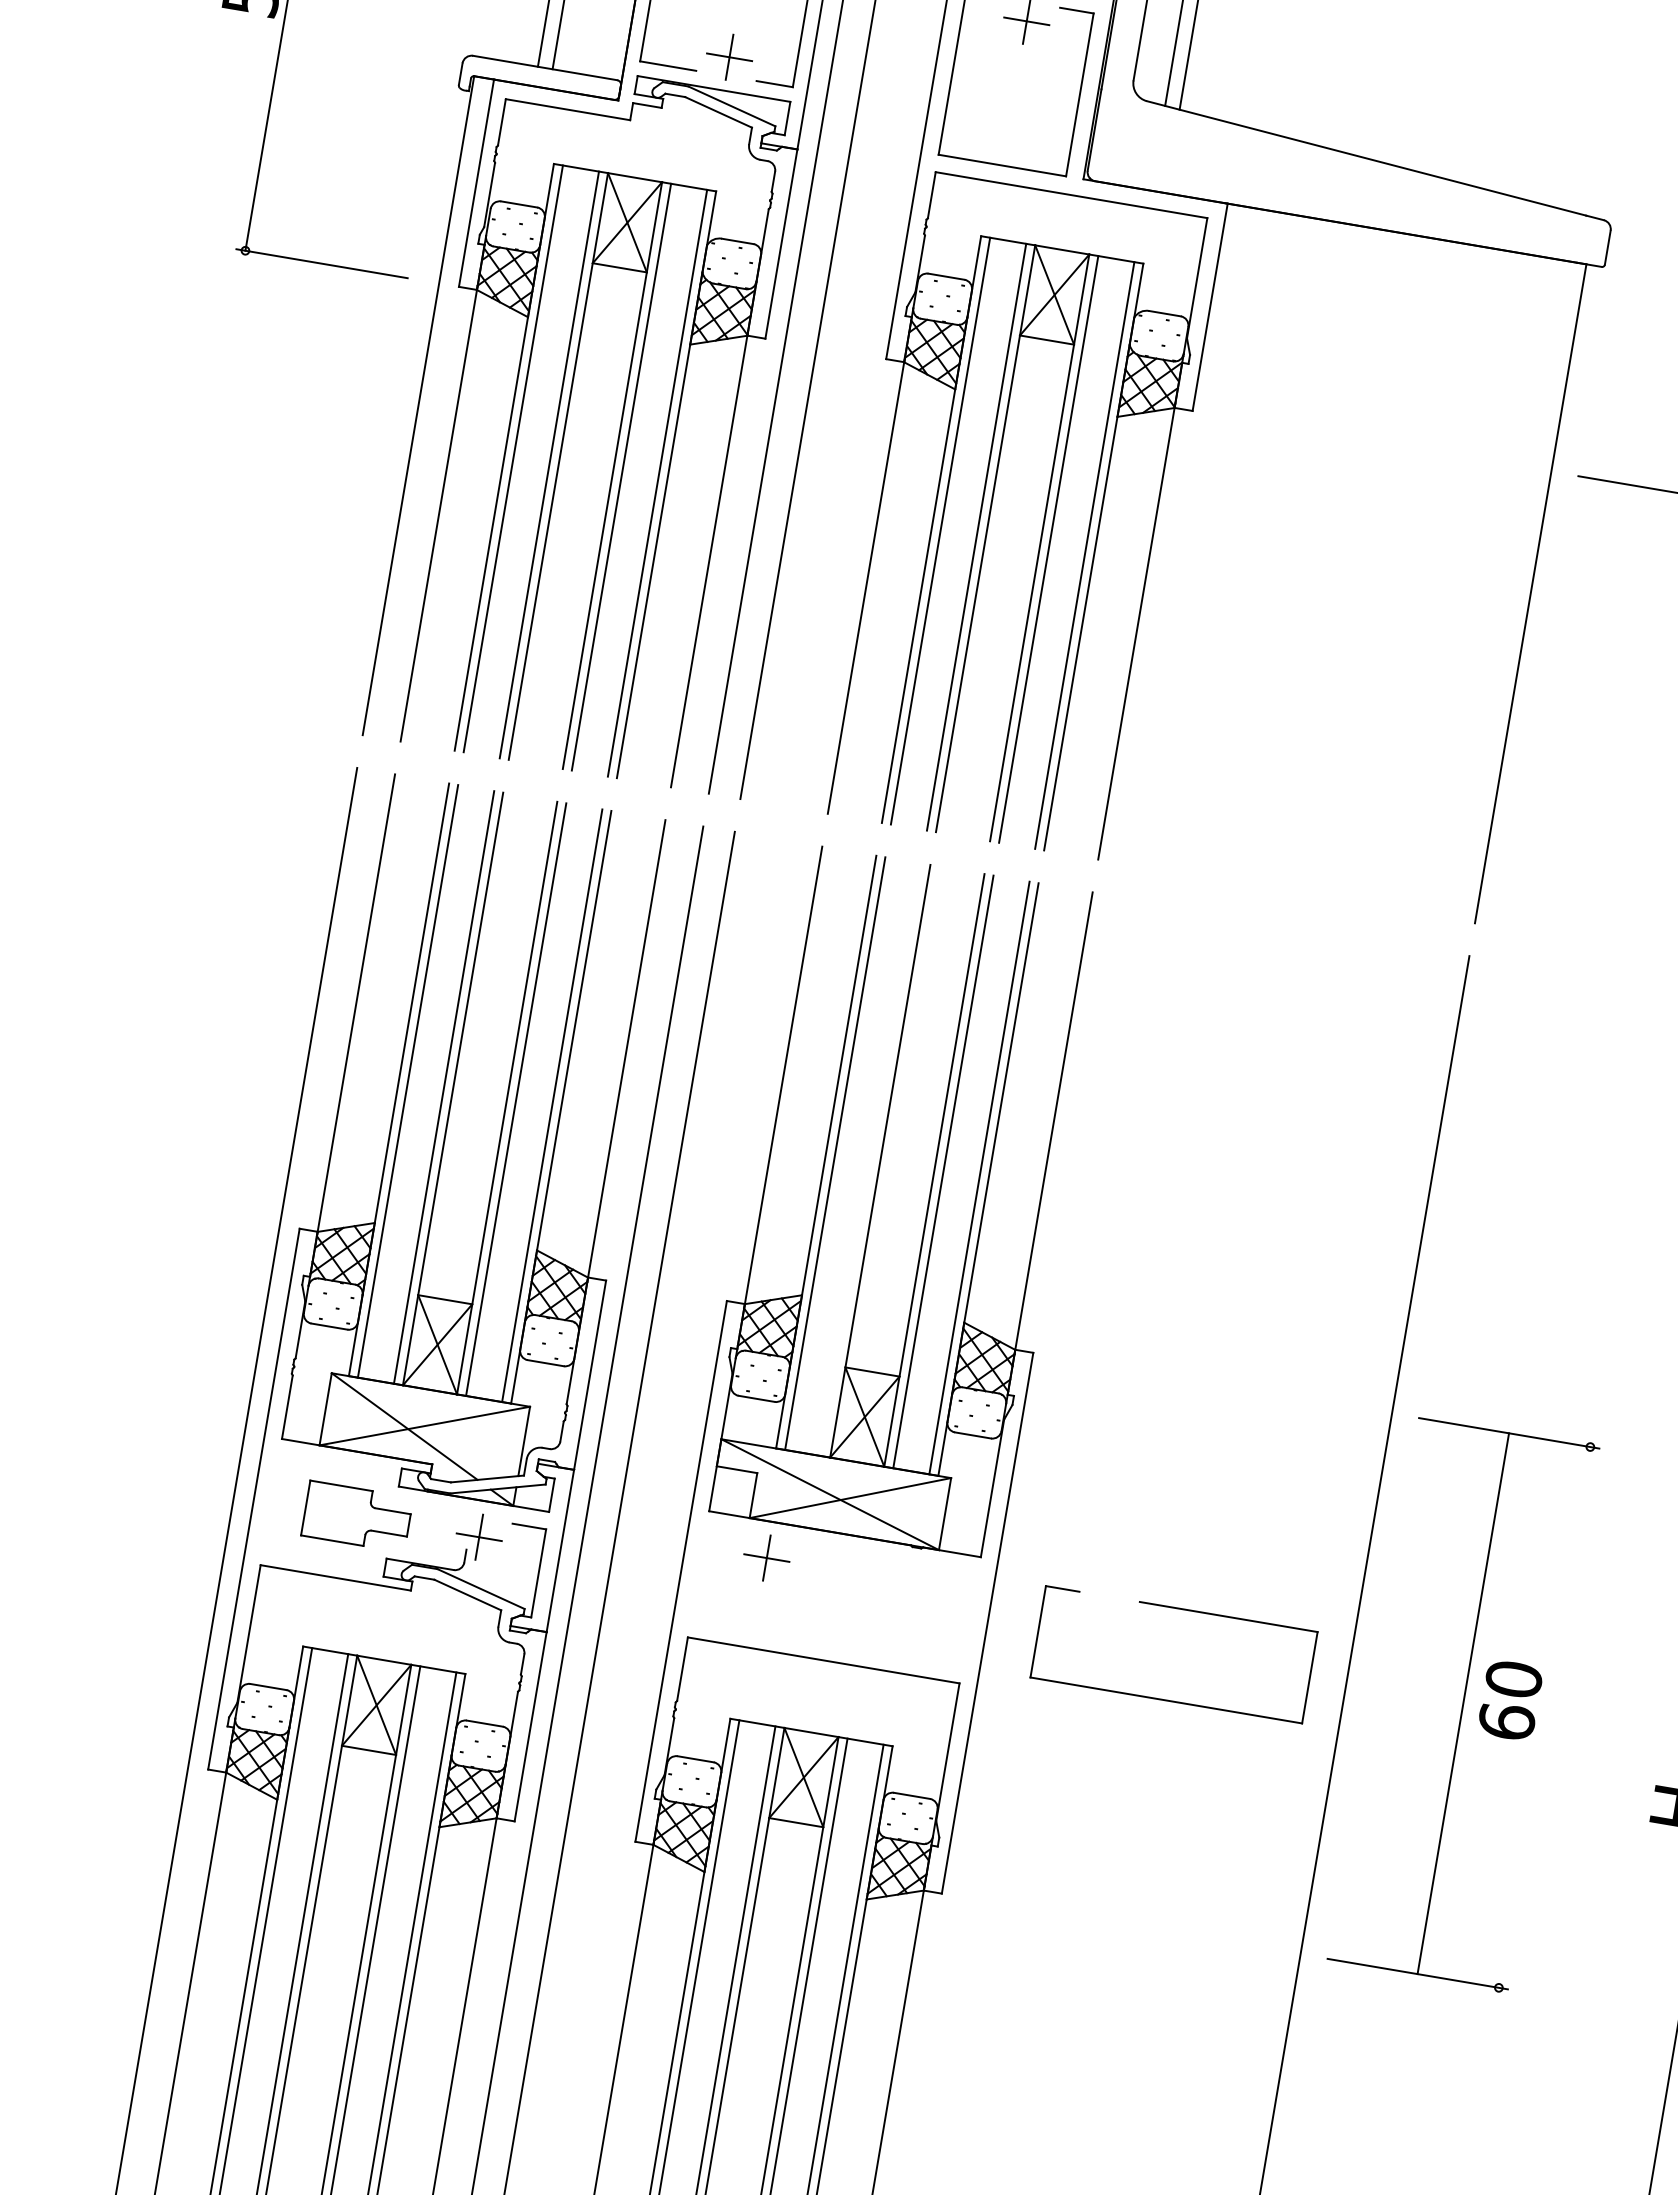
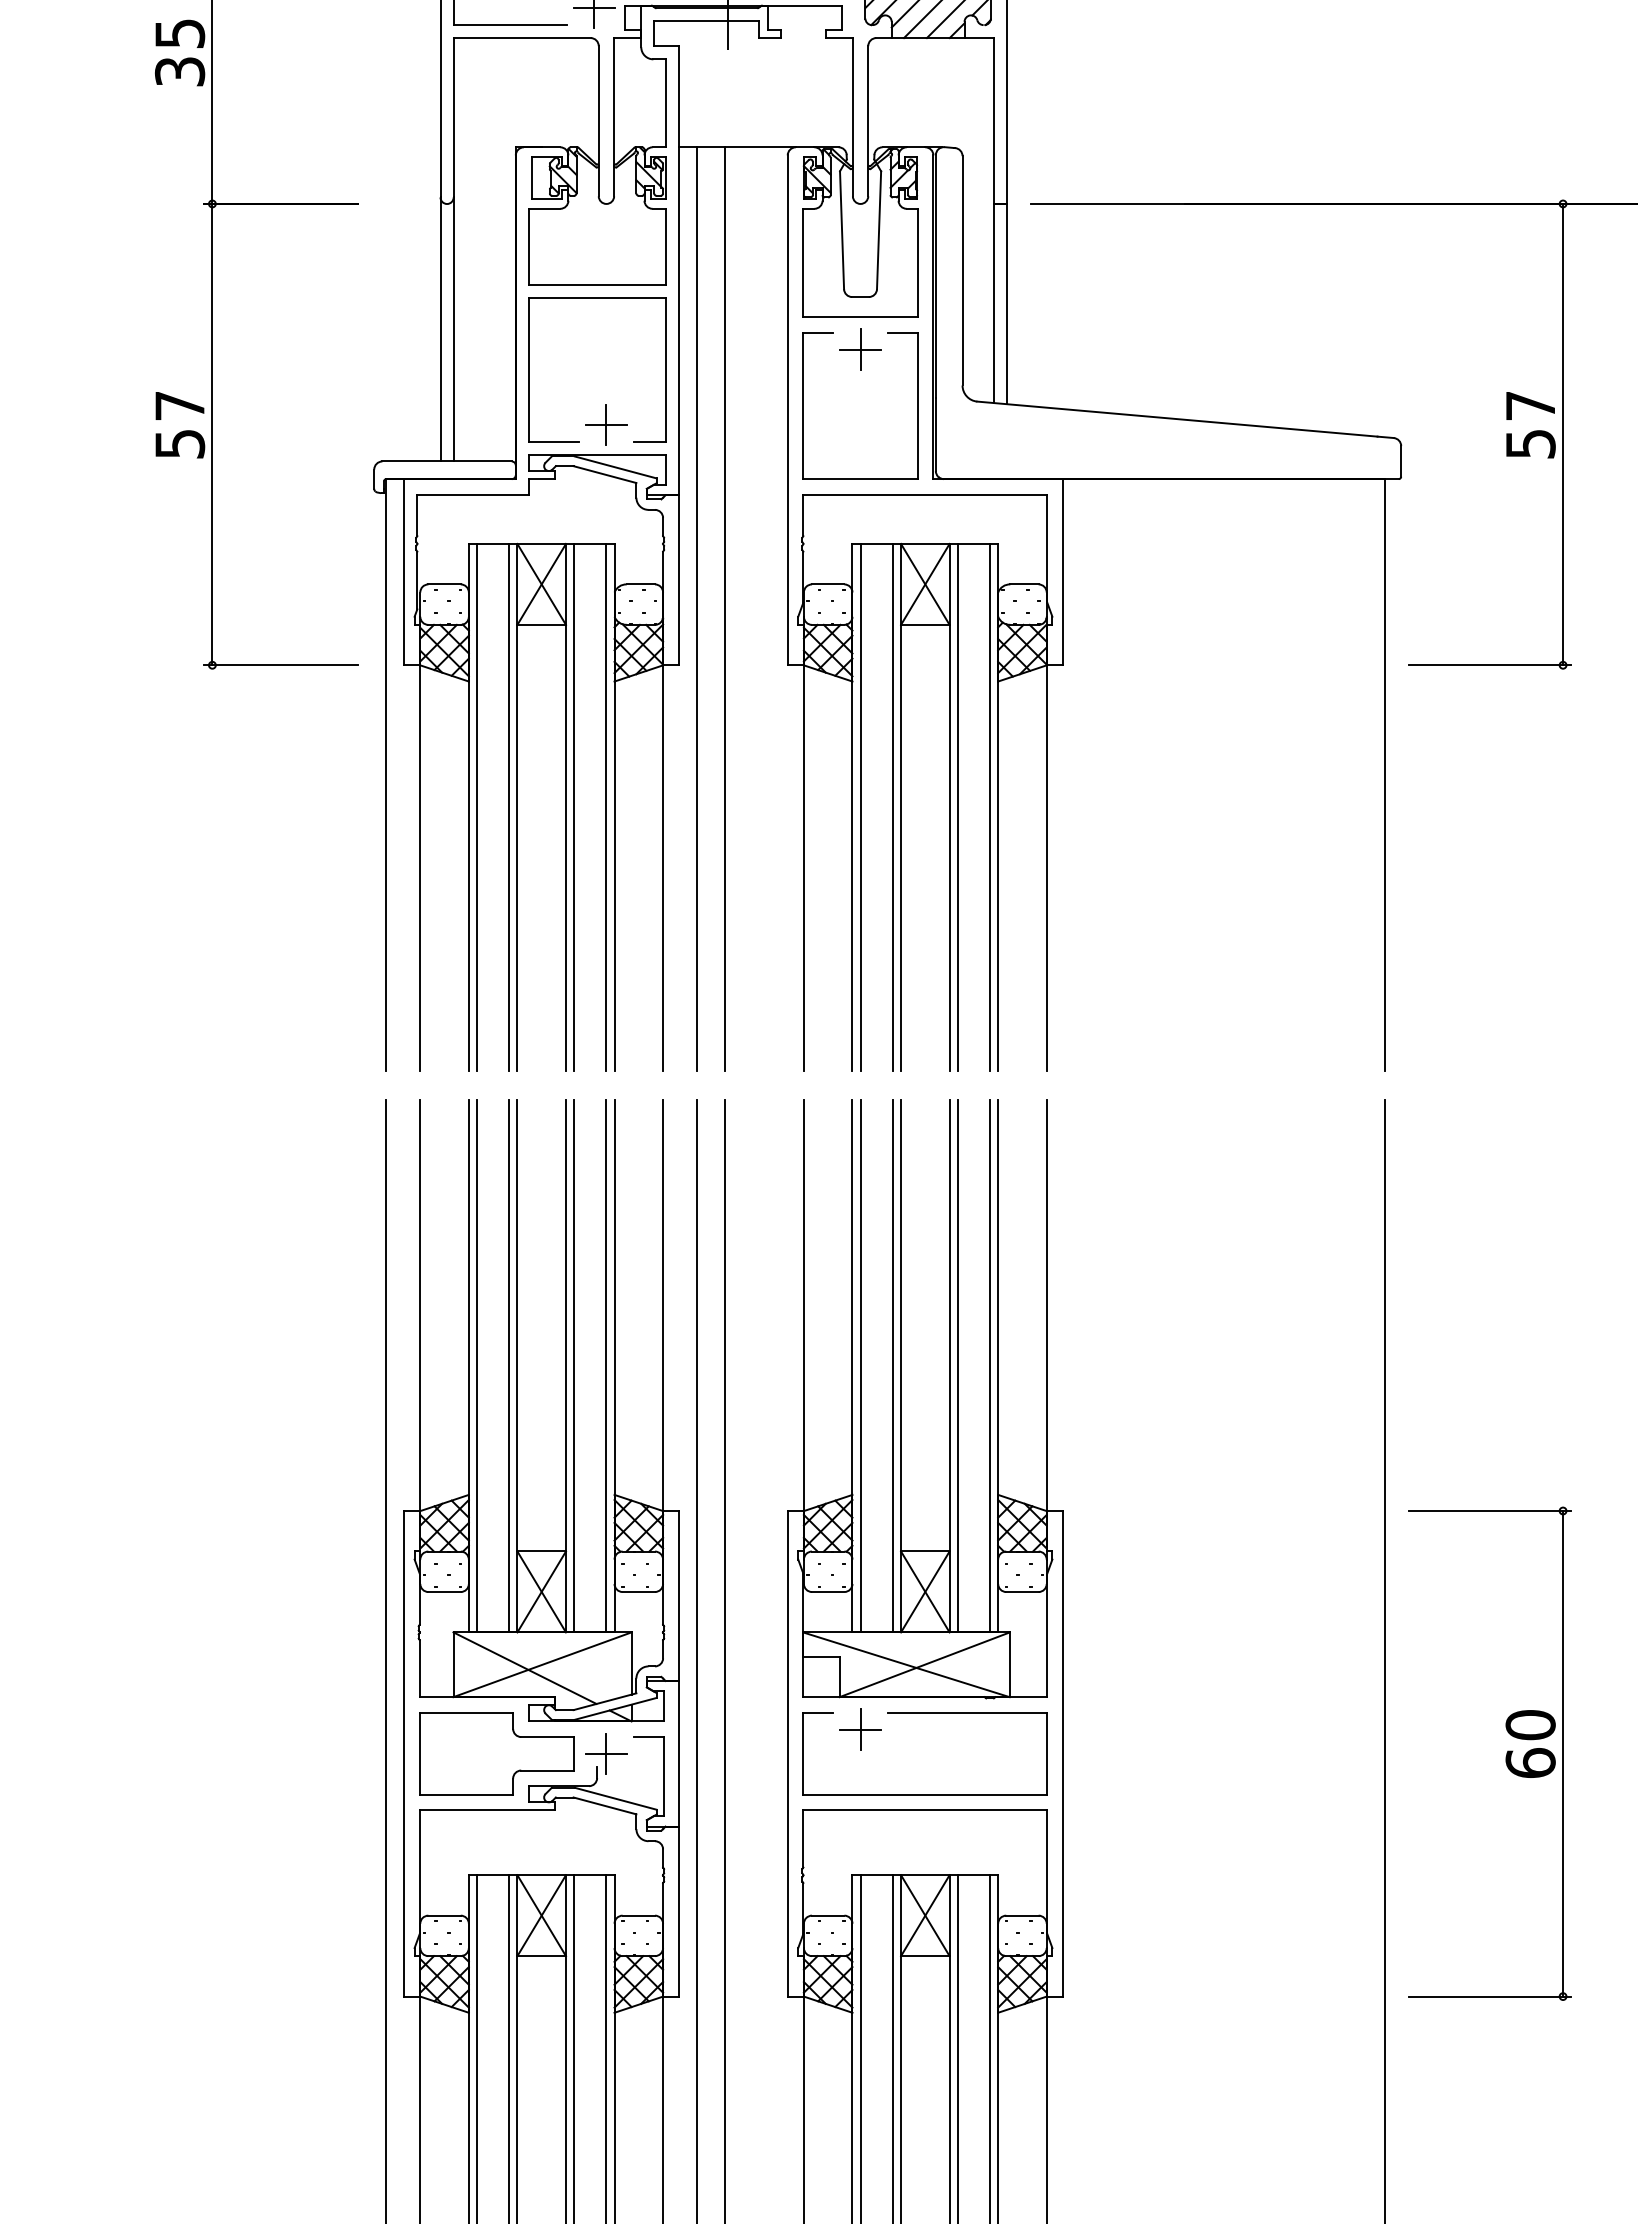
line: (870, 1159) -> (892, 1366), added
part: (356, 1516) -> (496, 1753), size x1.67
part: (1180, 1609) -> (924, 1713), moved
line: (1463, 1703) -> (1563, 1753), moved

